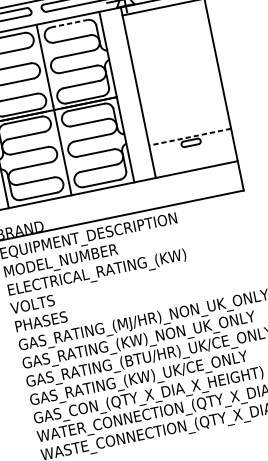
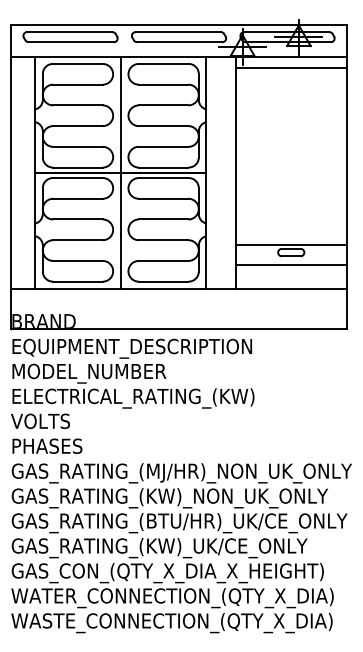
line: (68, 23) -> (163, 63), dashed -> solid
line: (190, 136) -> (291, 244), dashed -> solid
line: (193, 152) -> (291, 265), added

